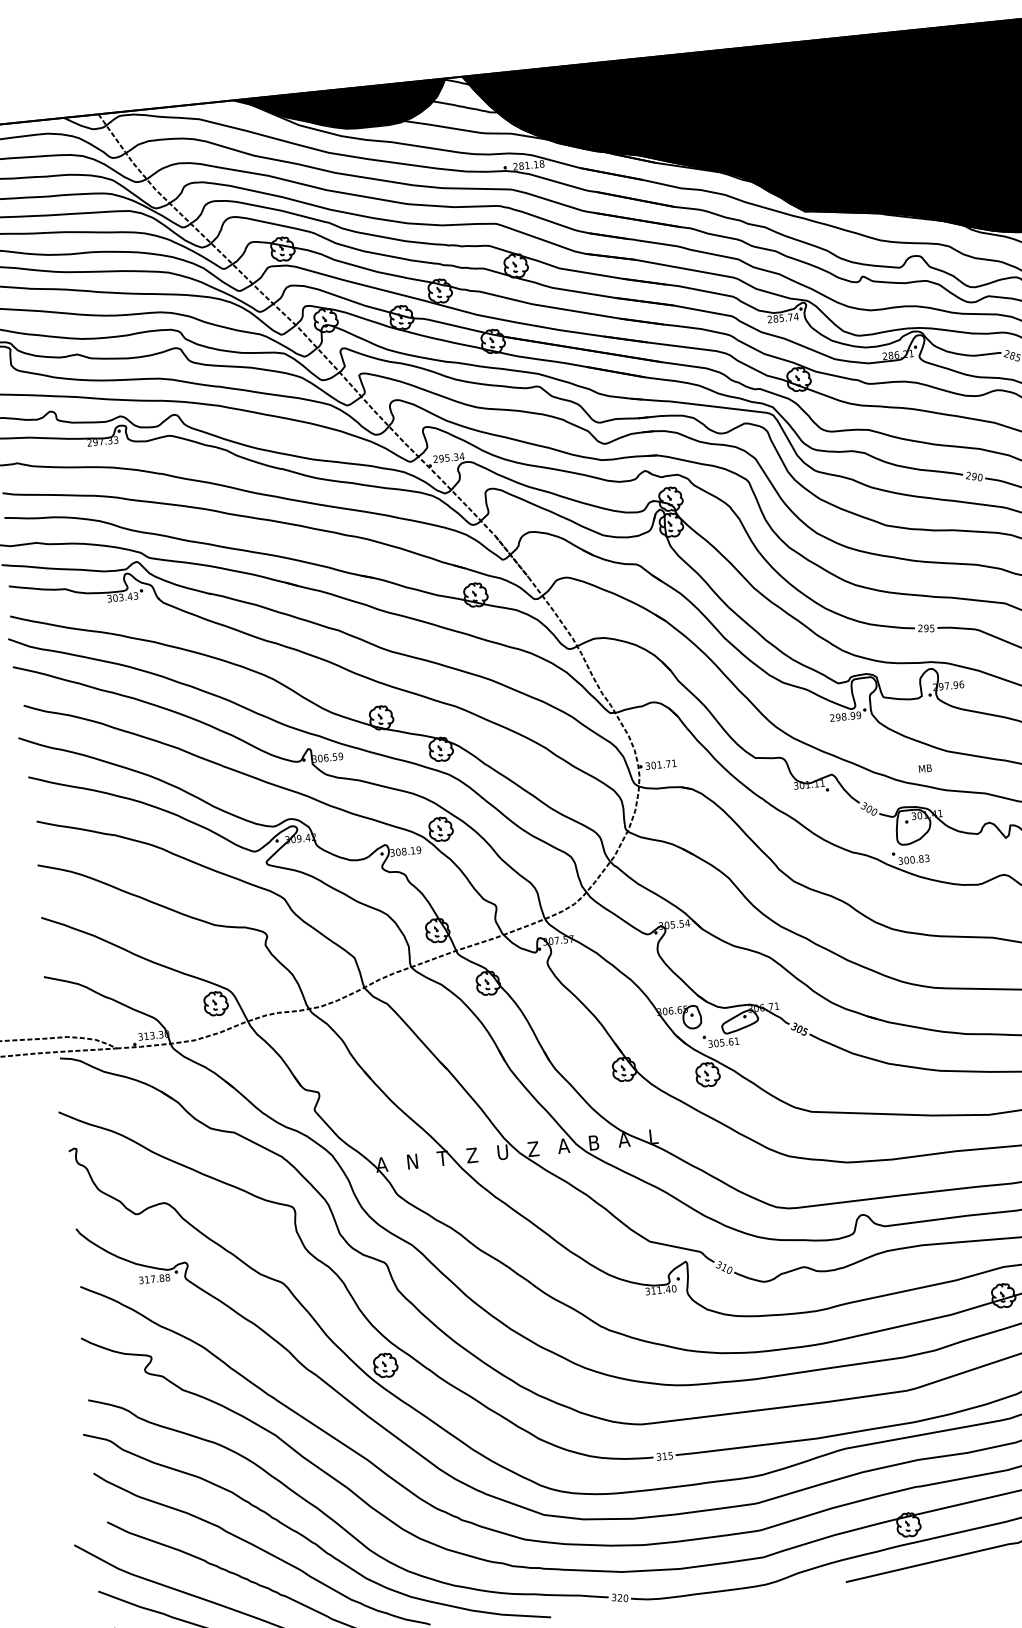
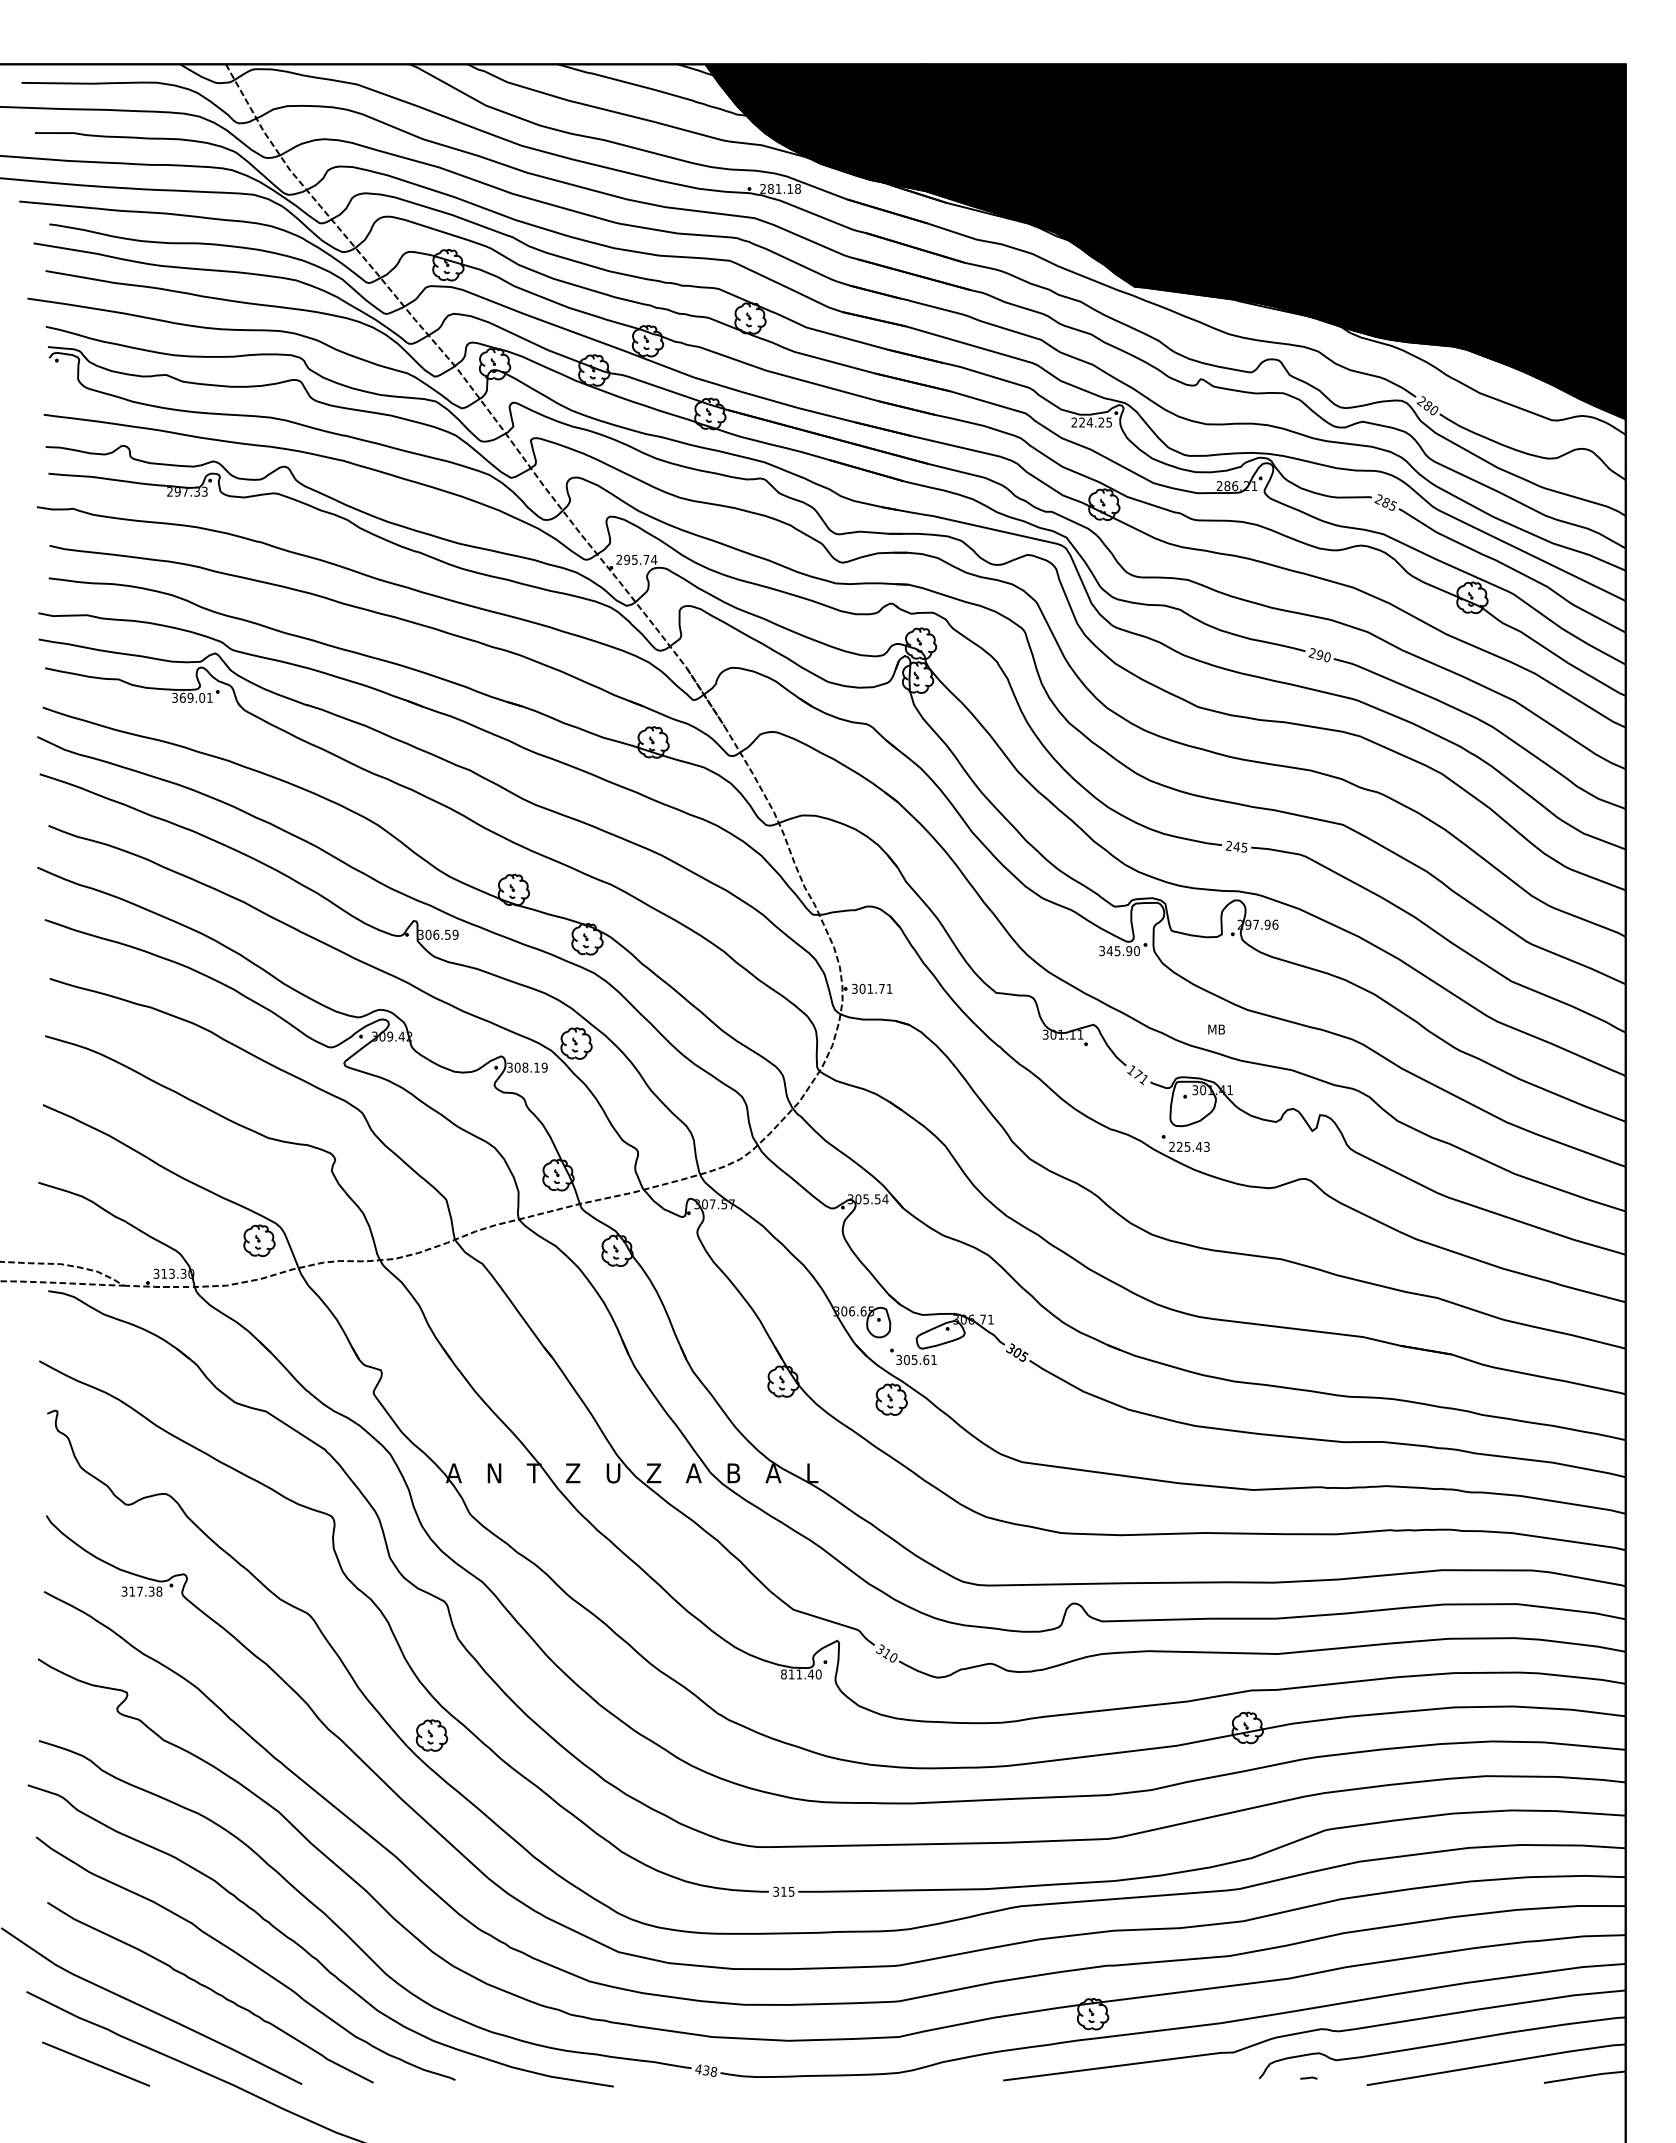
fill: (339, 110) -> (541, 91), removed
text: (785, 317) -> (1095, 422), 285.74 -> 224.25
text: (456, 456) -> (646, 559), 295.34 -> 295.74
text: (125, 596) -> (196, 697), 303.43 -> 369.01
text: (926, 628) -> (1236, 846), 295 -> 245
text: (845, 717) -> (1119, 951), 298.99 -> 345.90
text: (868, 808) -> (1137, 1074), 300 -> 171
text: (910, 859) -> (1185, 1146), 300.83 -> 225.43
text: (161, 1278) -> (151, 1591), 317.88 -> 317.38
text: (647, 1291) -> (783, 1674), 311.40 -> 811.40
text: (620, 1597) -> (706, 2070), 320 -> 438

